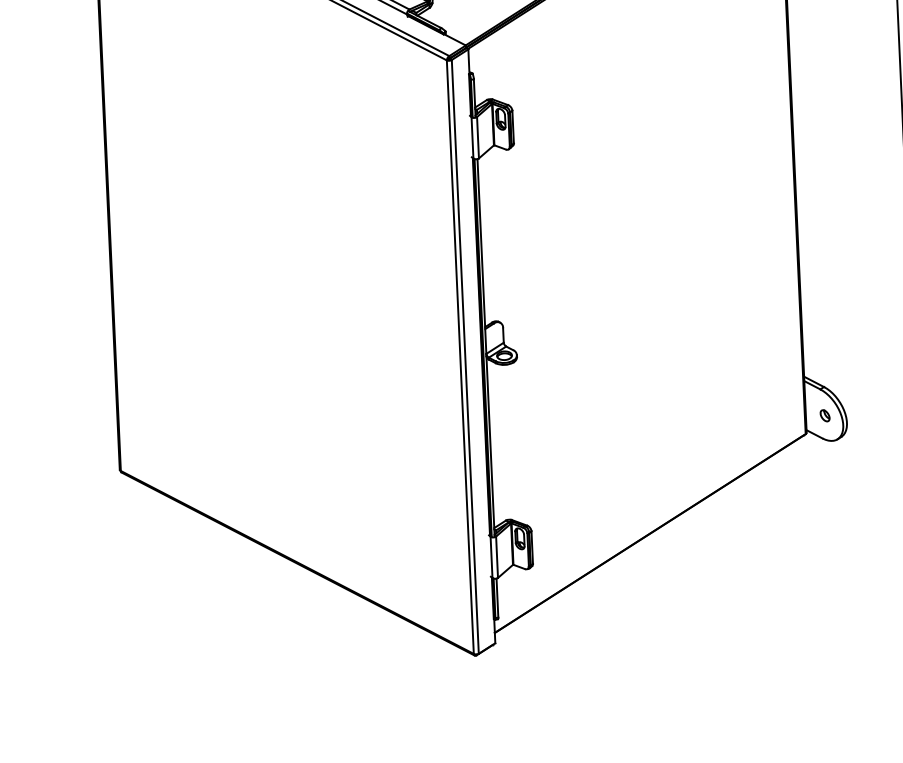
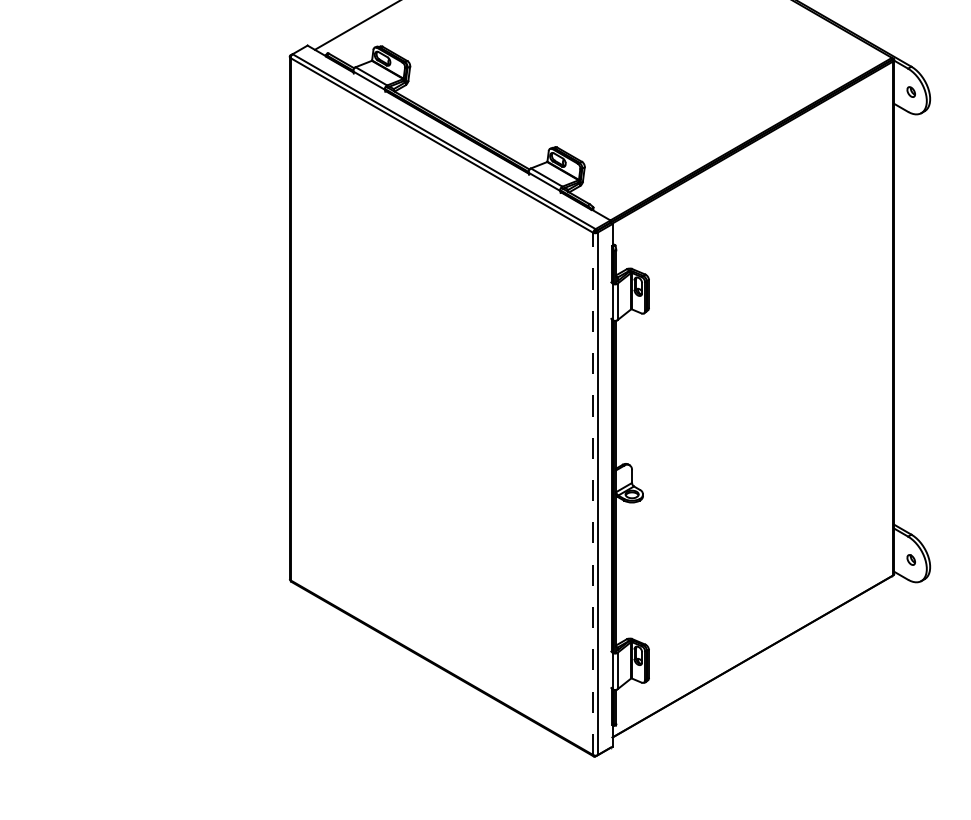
line: (460, 356) -> (593, 493), solid -> dashed

